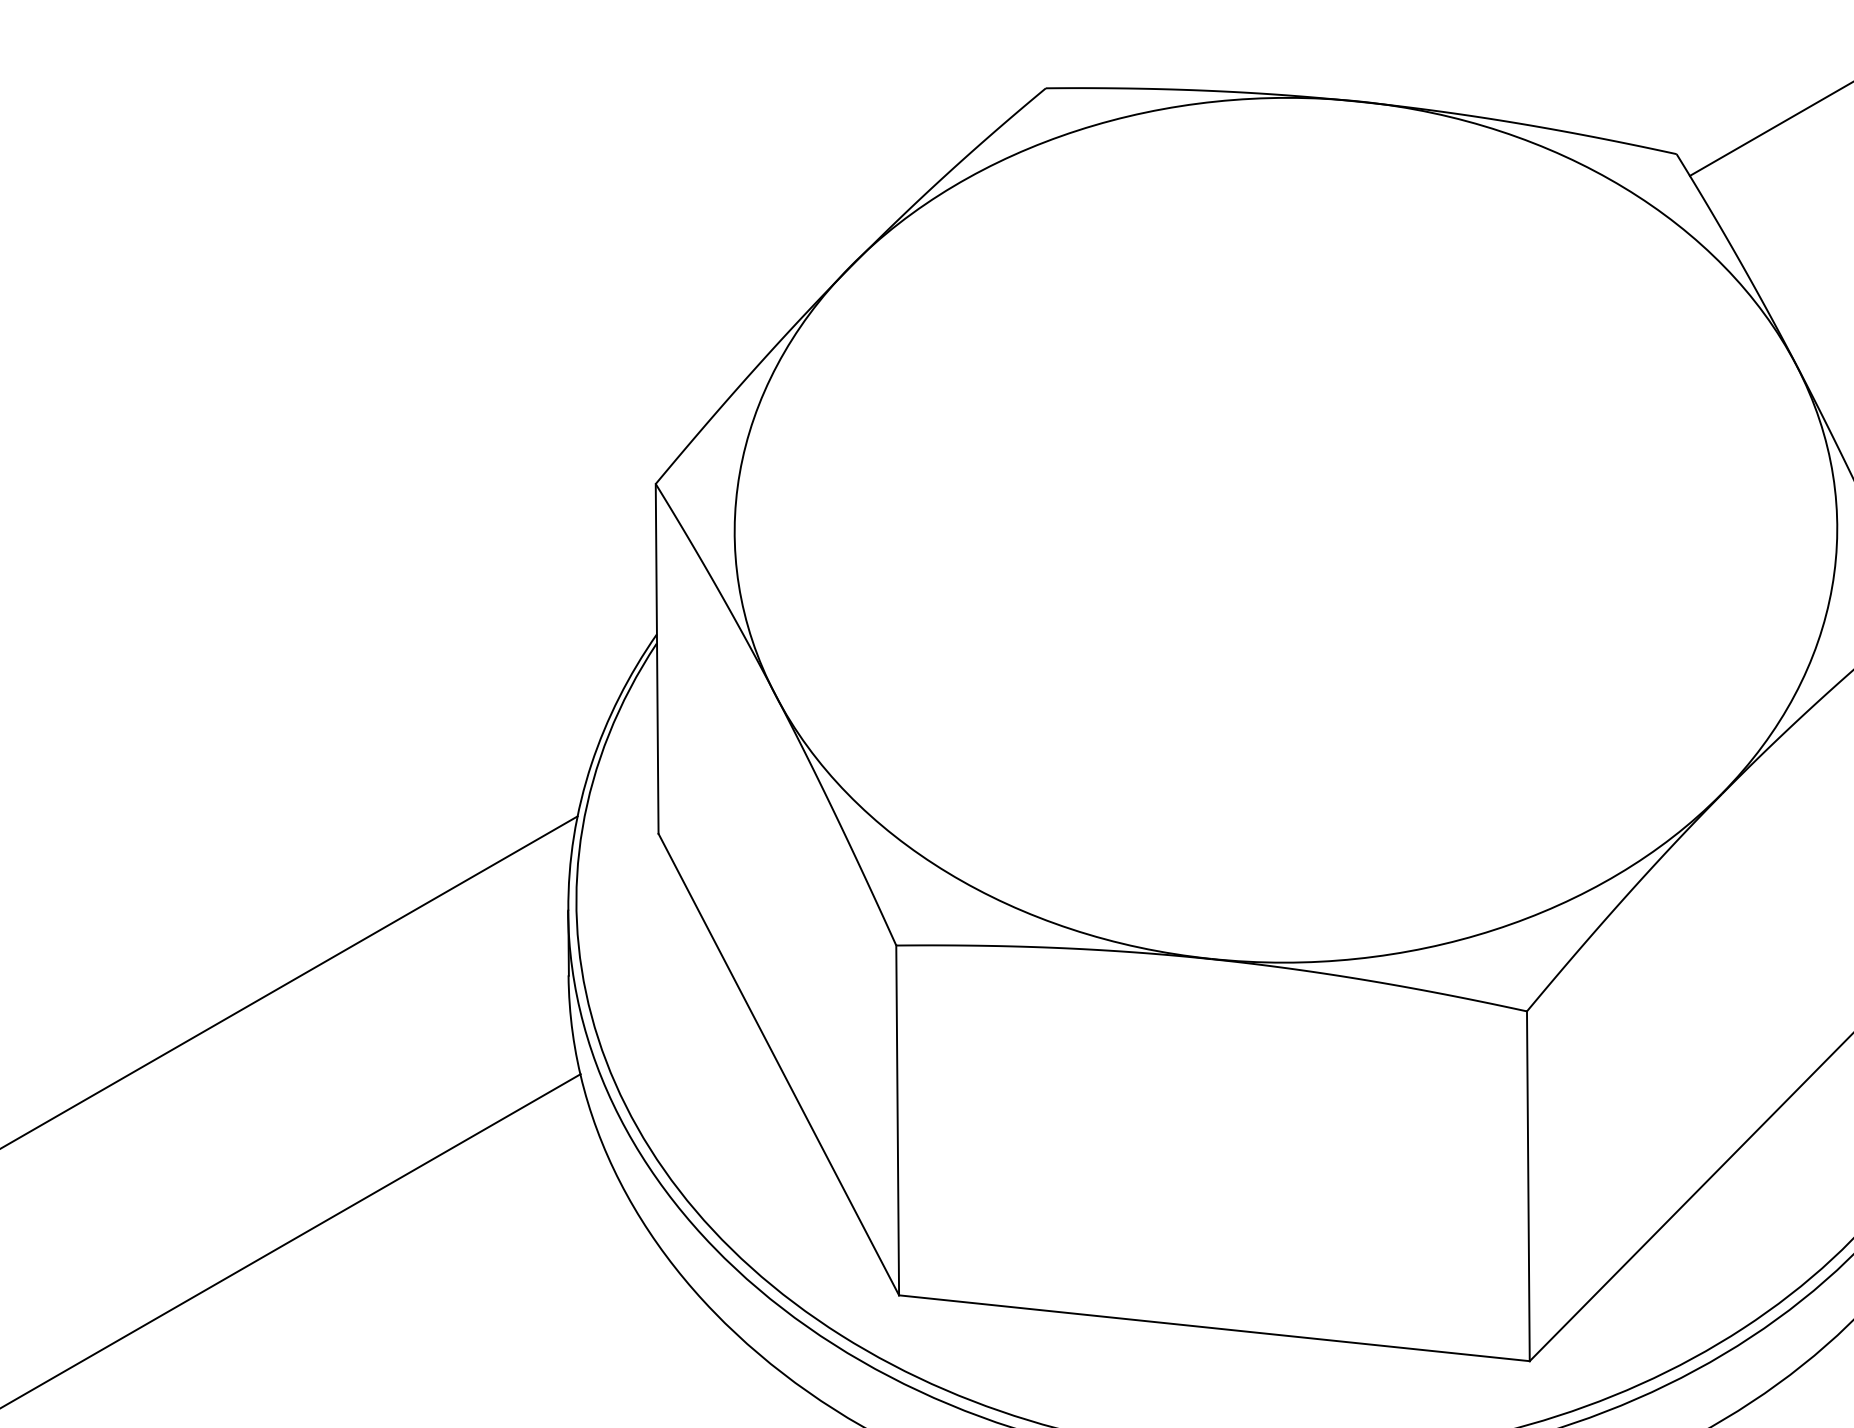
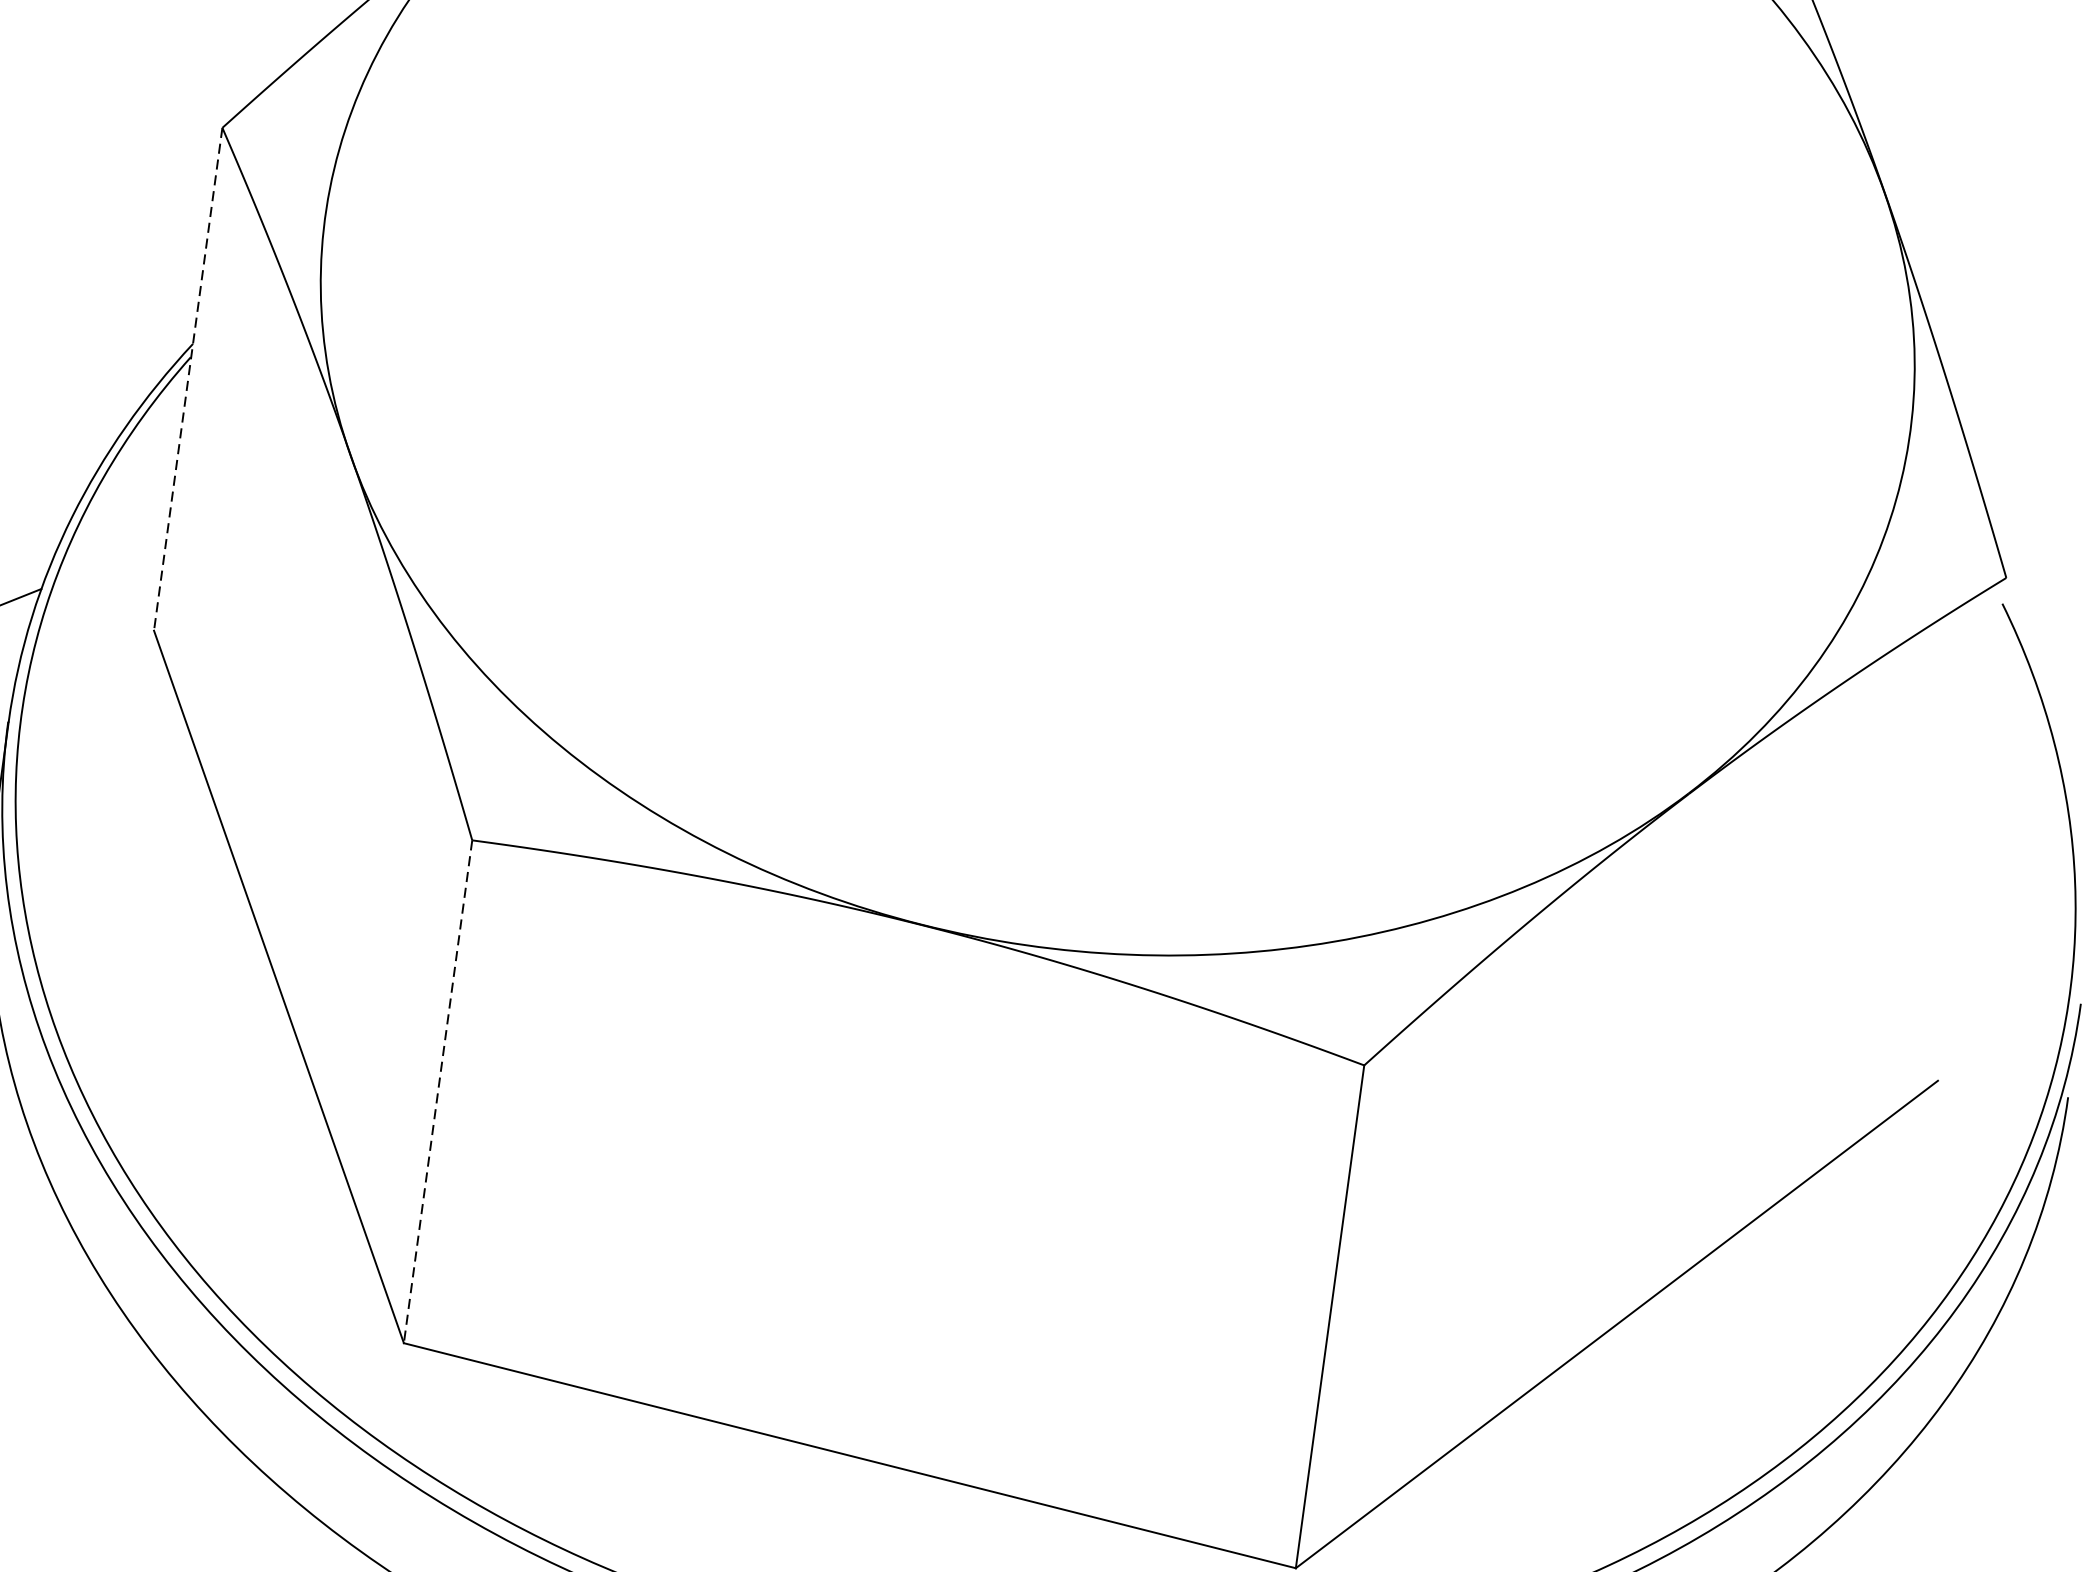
line: (657, 658) -> (188, 378), solid -> dashed
line: (897, 1120) -> (437, 1091), solid -> dashed

